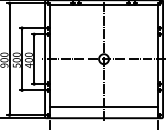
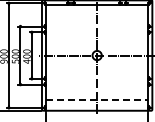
line: (104, 106) -> (97, 99), solid -> dashed

